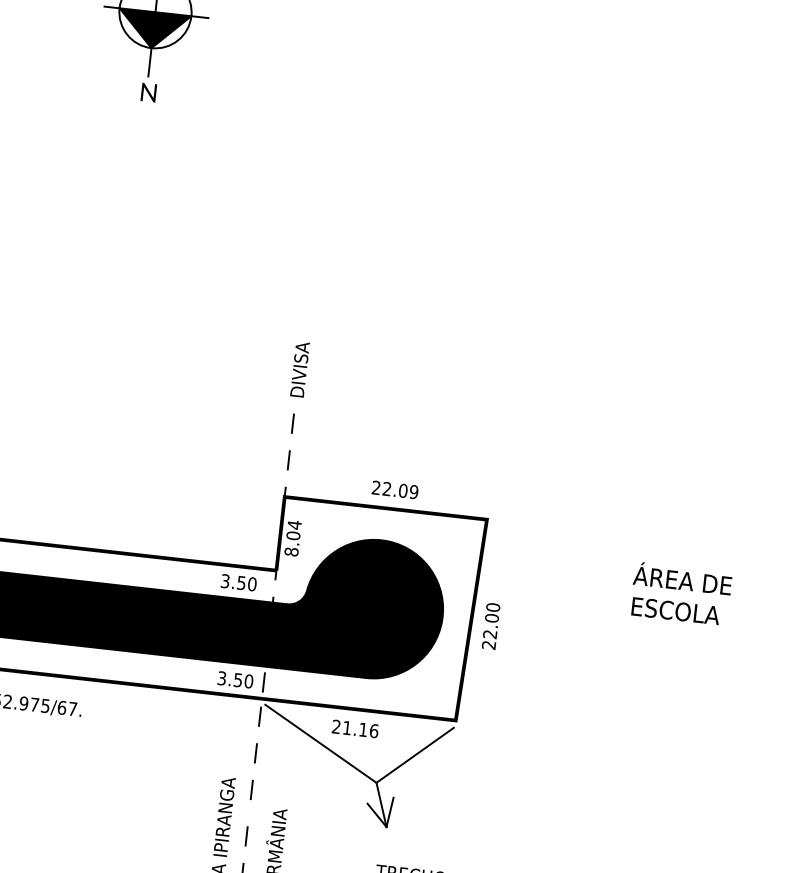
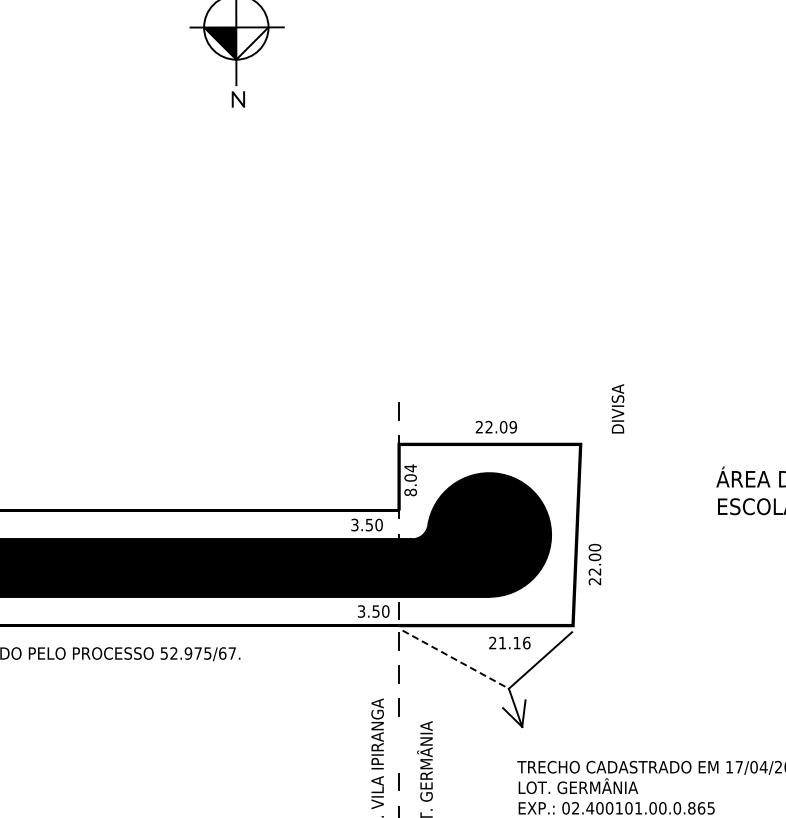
fill: (171, 32) -> (252, 43), removed
text: (299, 369) -> (617, 408), moved
line: (292, 423) -> (398, 378), removed
text: (490, 626) -> (594, 564), moved
text: (355, 728) -> (509, 642), moved
line: (320, 743) -> (455, 659), solid -> dashed
line: (246, 835) -> (398, 748), removed

